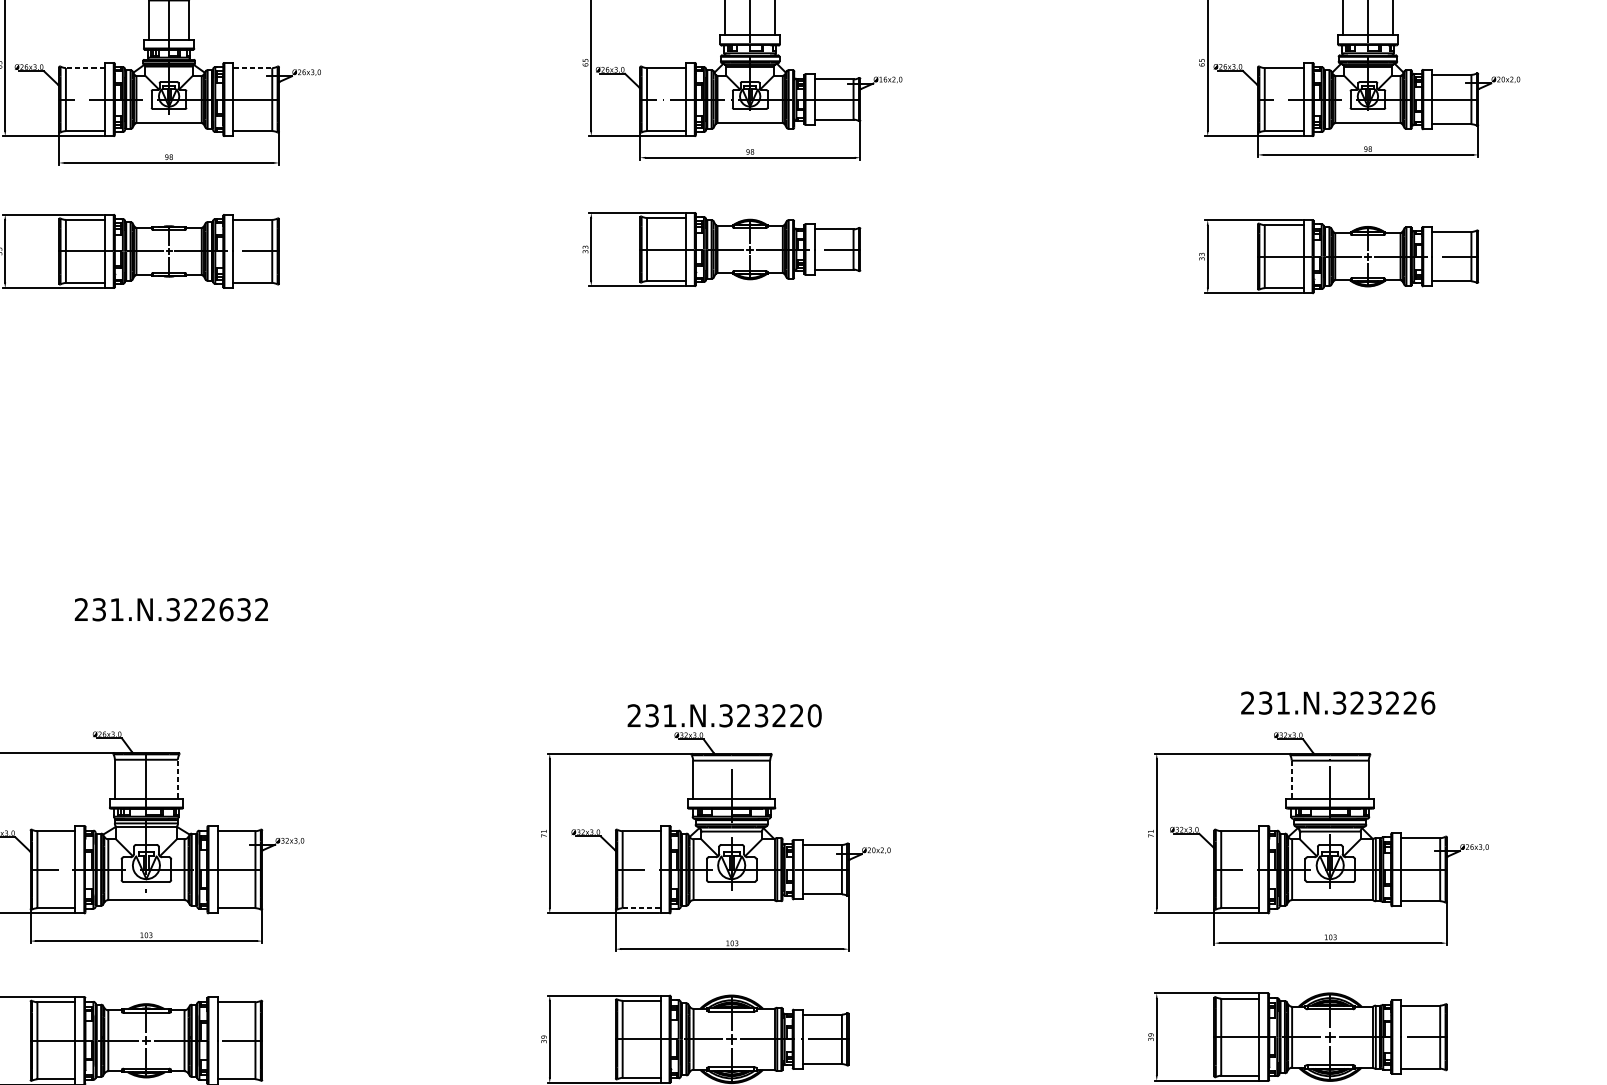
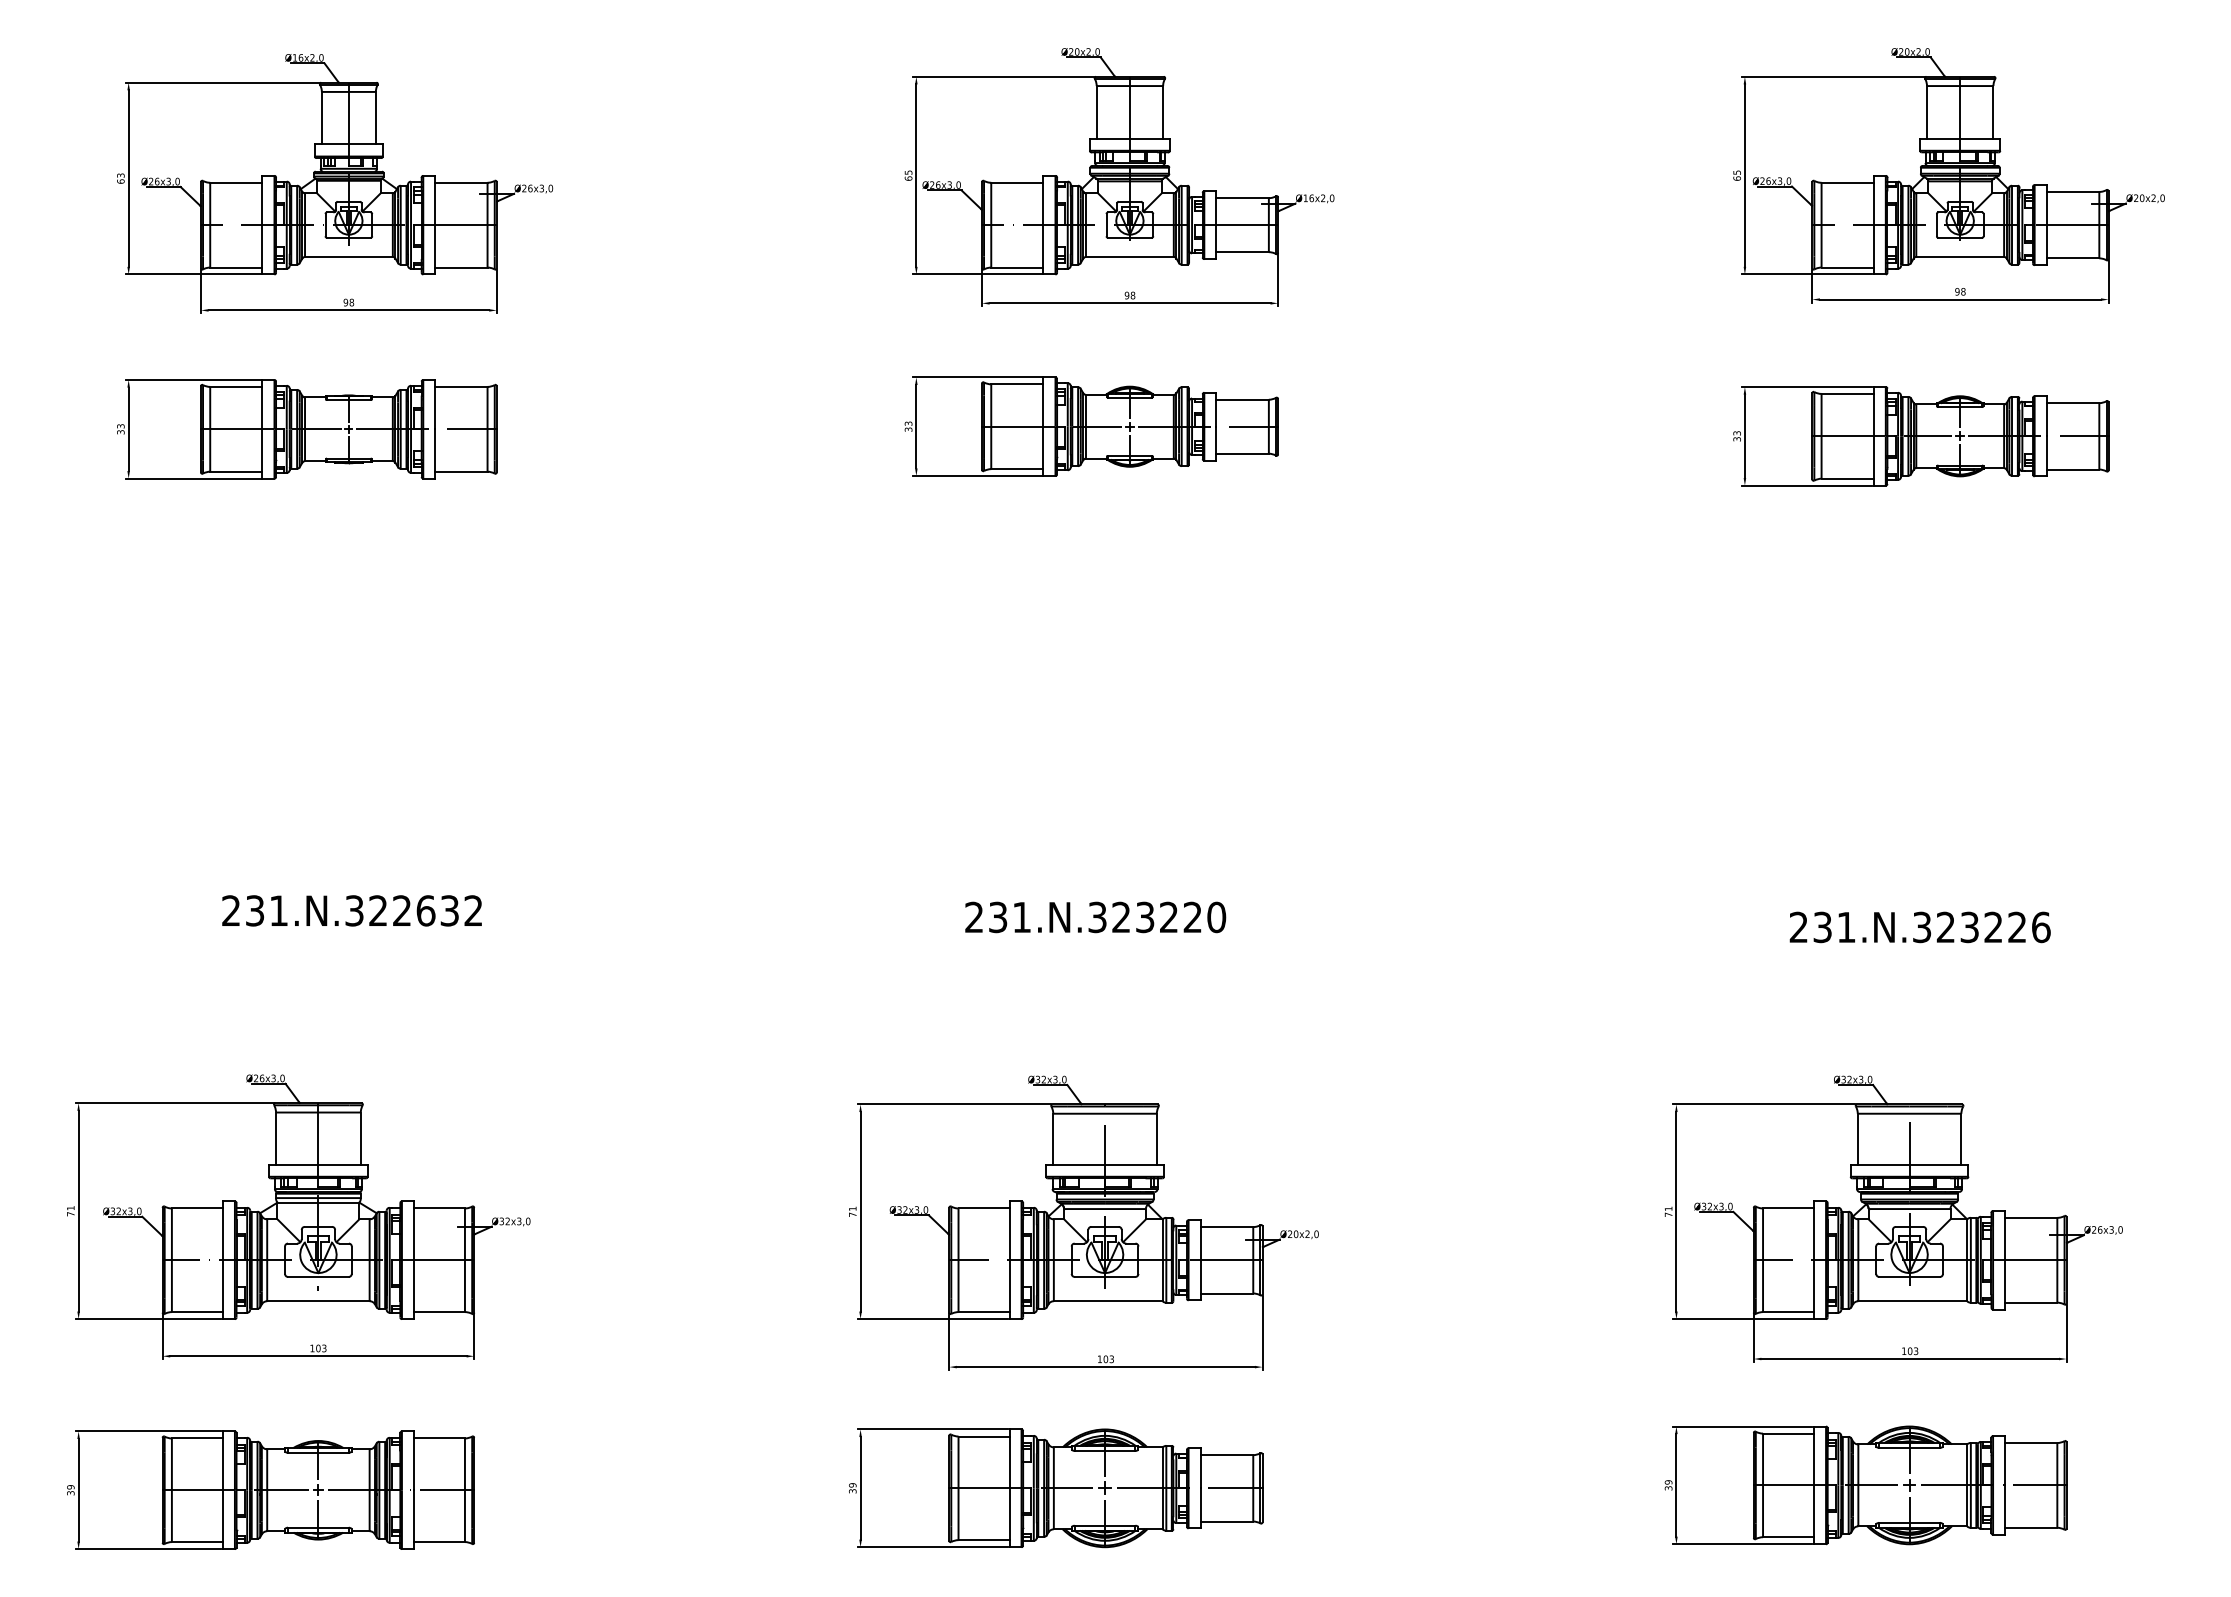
line: (84, 67) -> (235, 182), dashed -> solid
line: (252, 67) -> (461, 182), dashed -> solid
text: (1337, 703) -> (1919, 927), moved
text: (724, 715) -> (1095, 917), moved
line: (177, 779) -> (360, 1138), dashed -> solid
line: (1291, 779) -> (1857, 1138), dashed -> solid
line: (641, 908) -> (984, 1312), dashed -> solid

